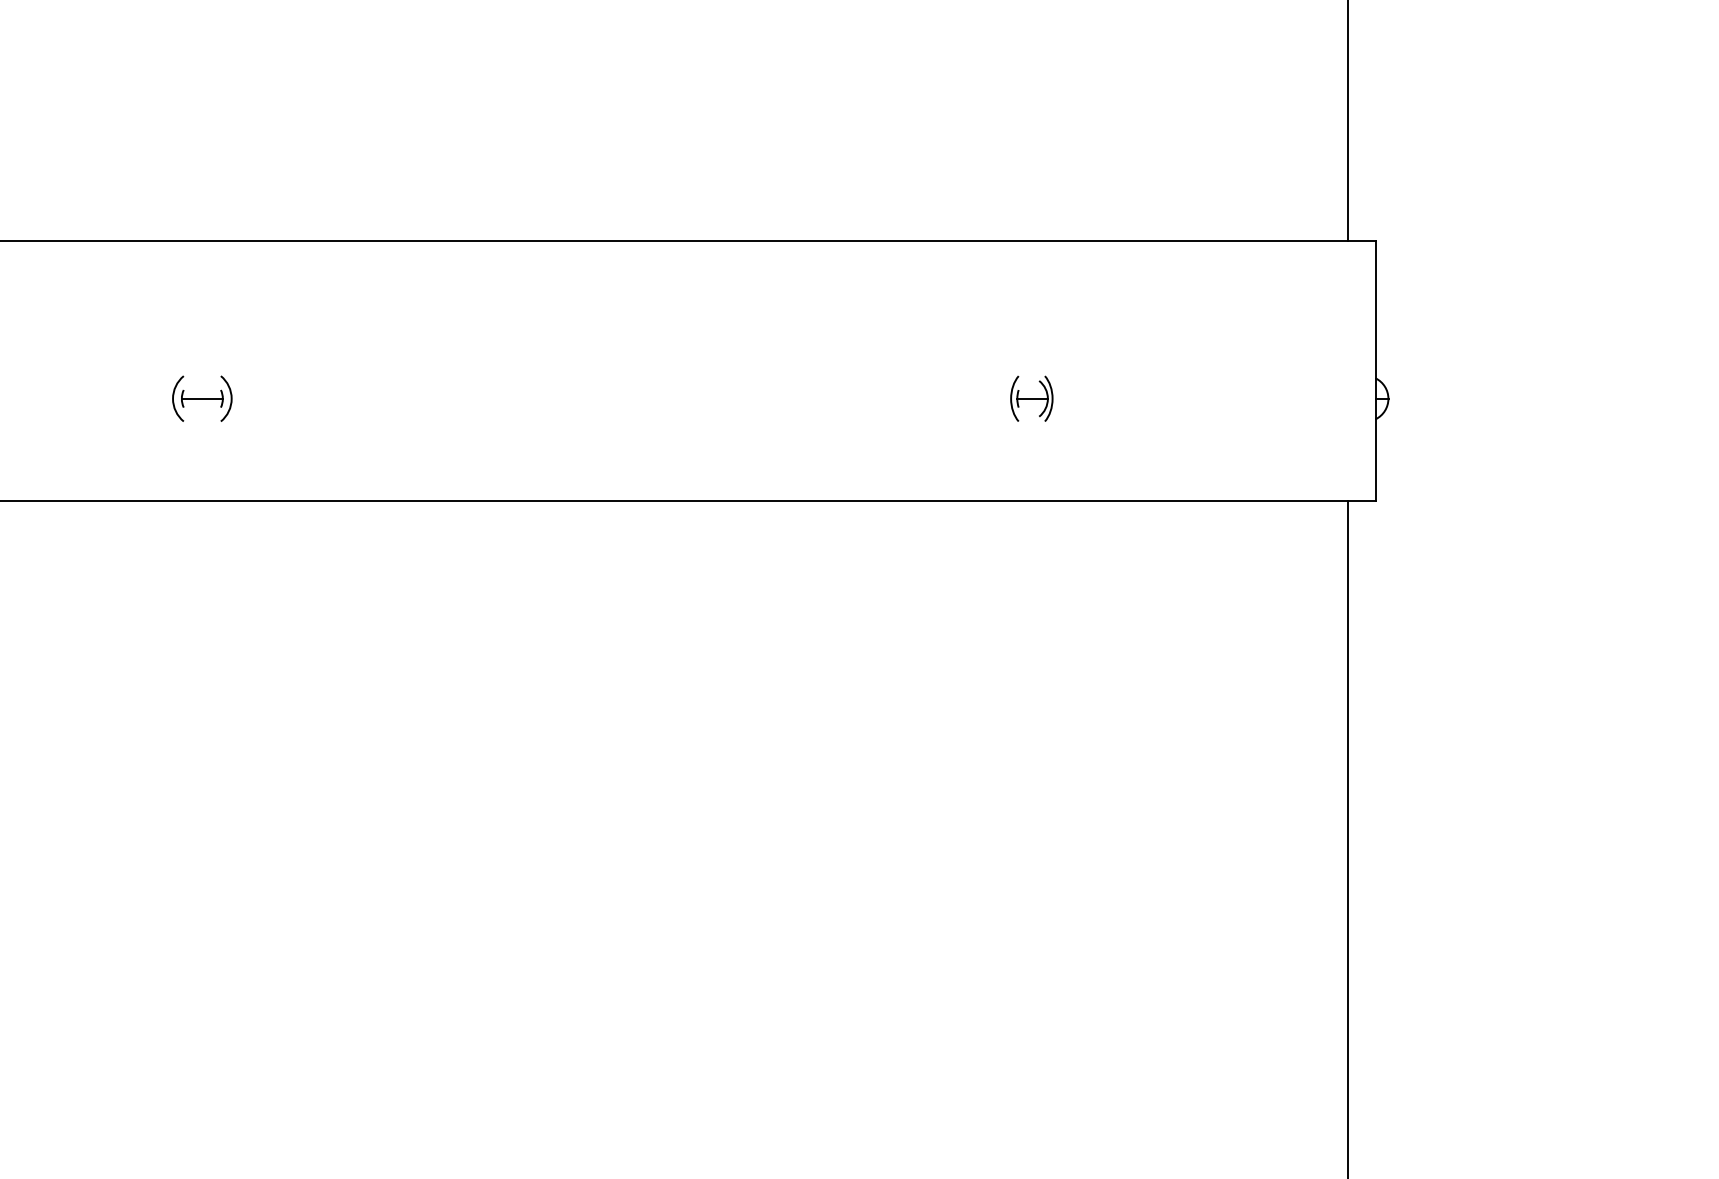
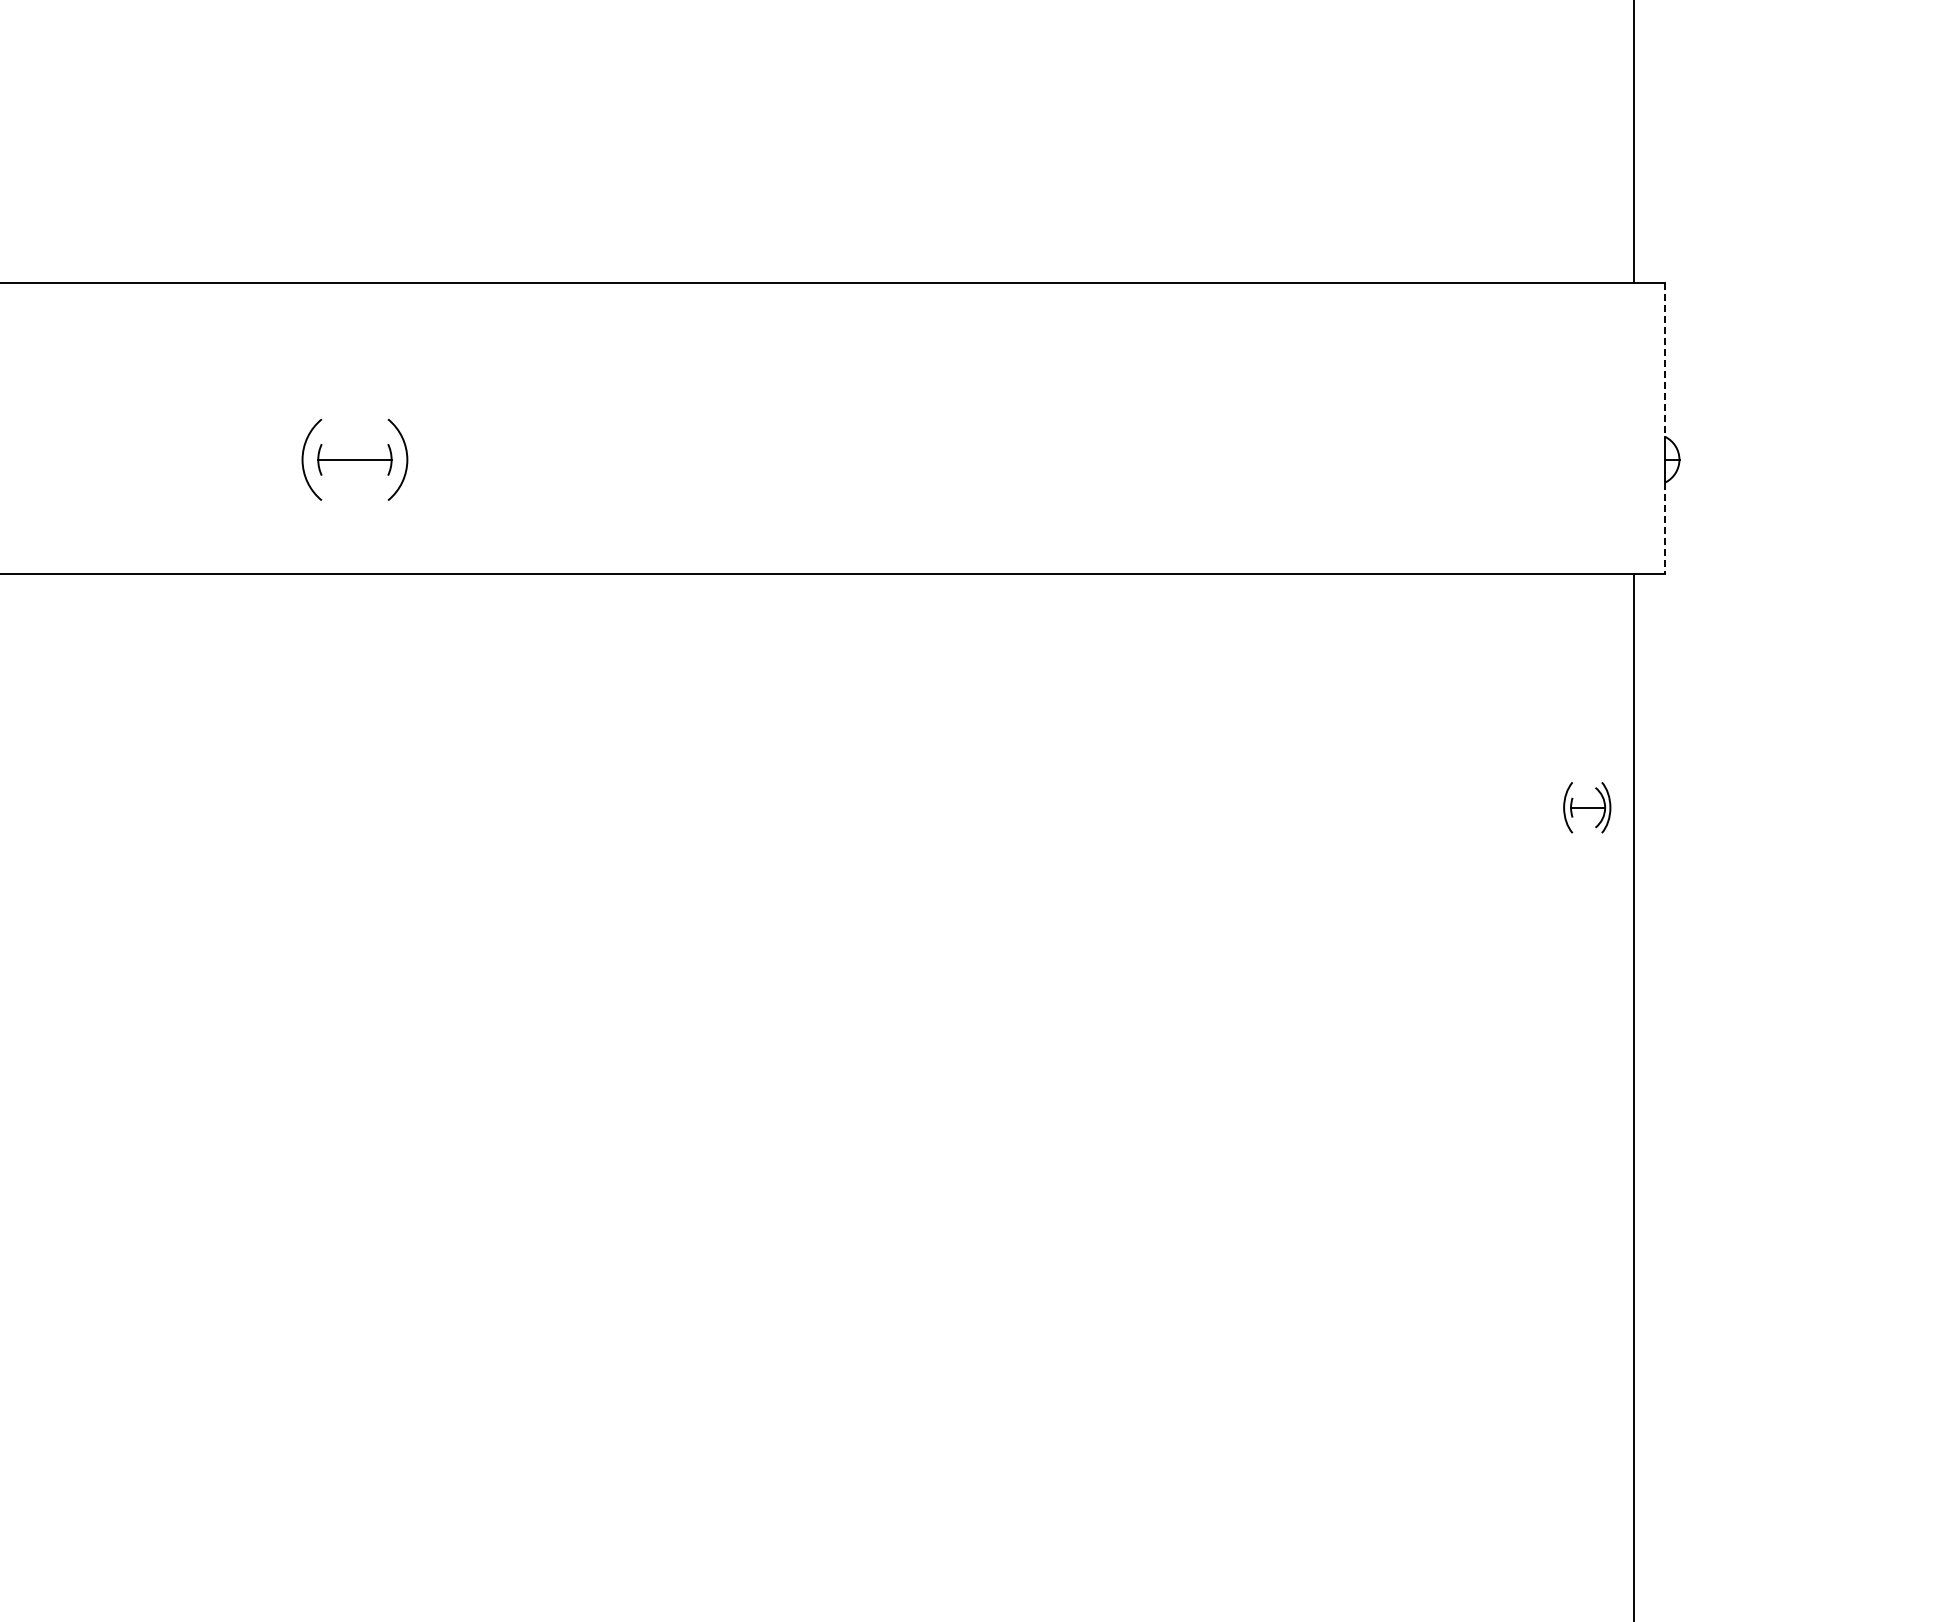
line: (1375, 309) -> (1665, 360), solid -> dashed
part: (201, 398) -> (354, 459), size x1.6
part: (1032, 398) -> (1587, 807), moved
line: (1375, 460) -> (1665, 528), solid -> dashed

